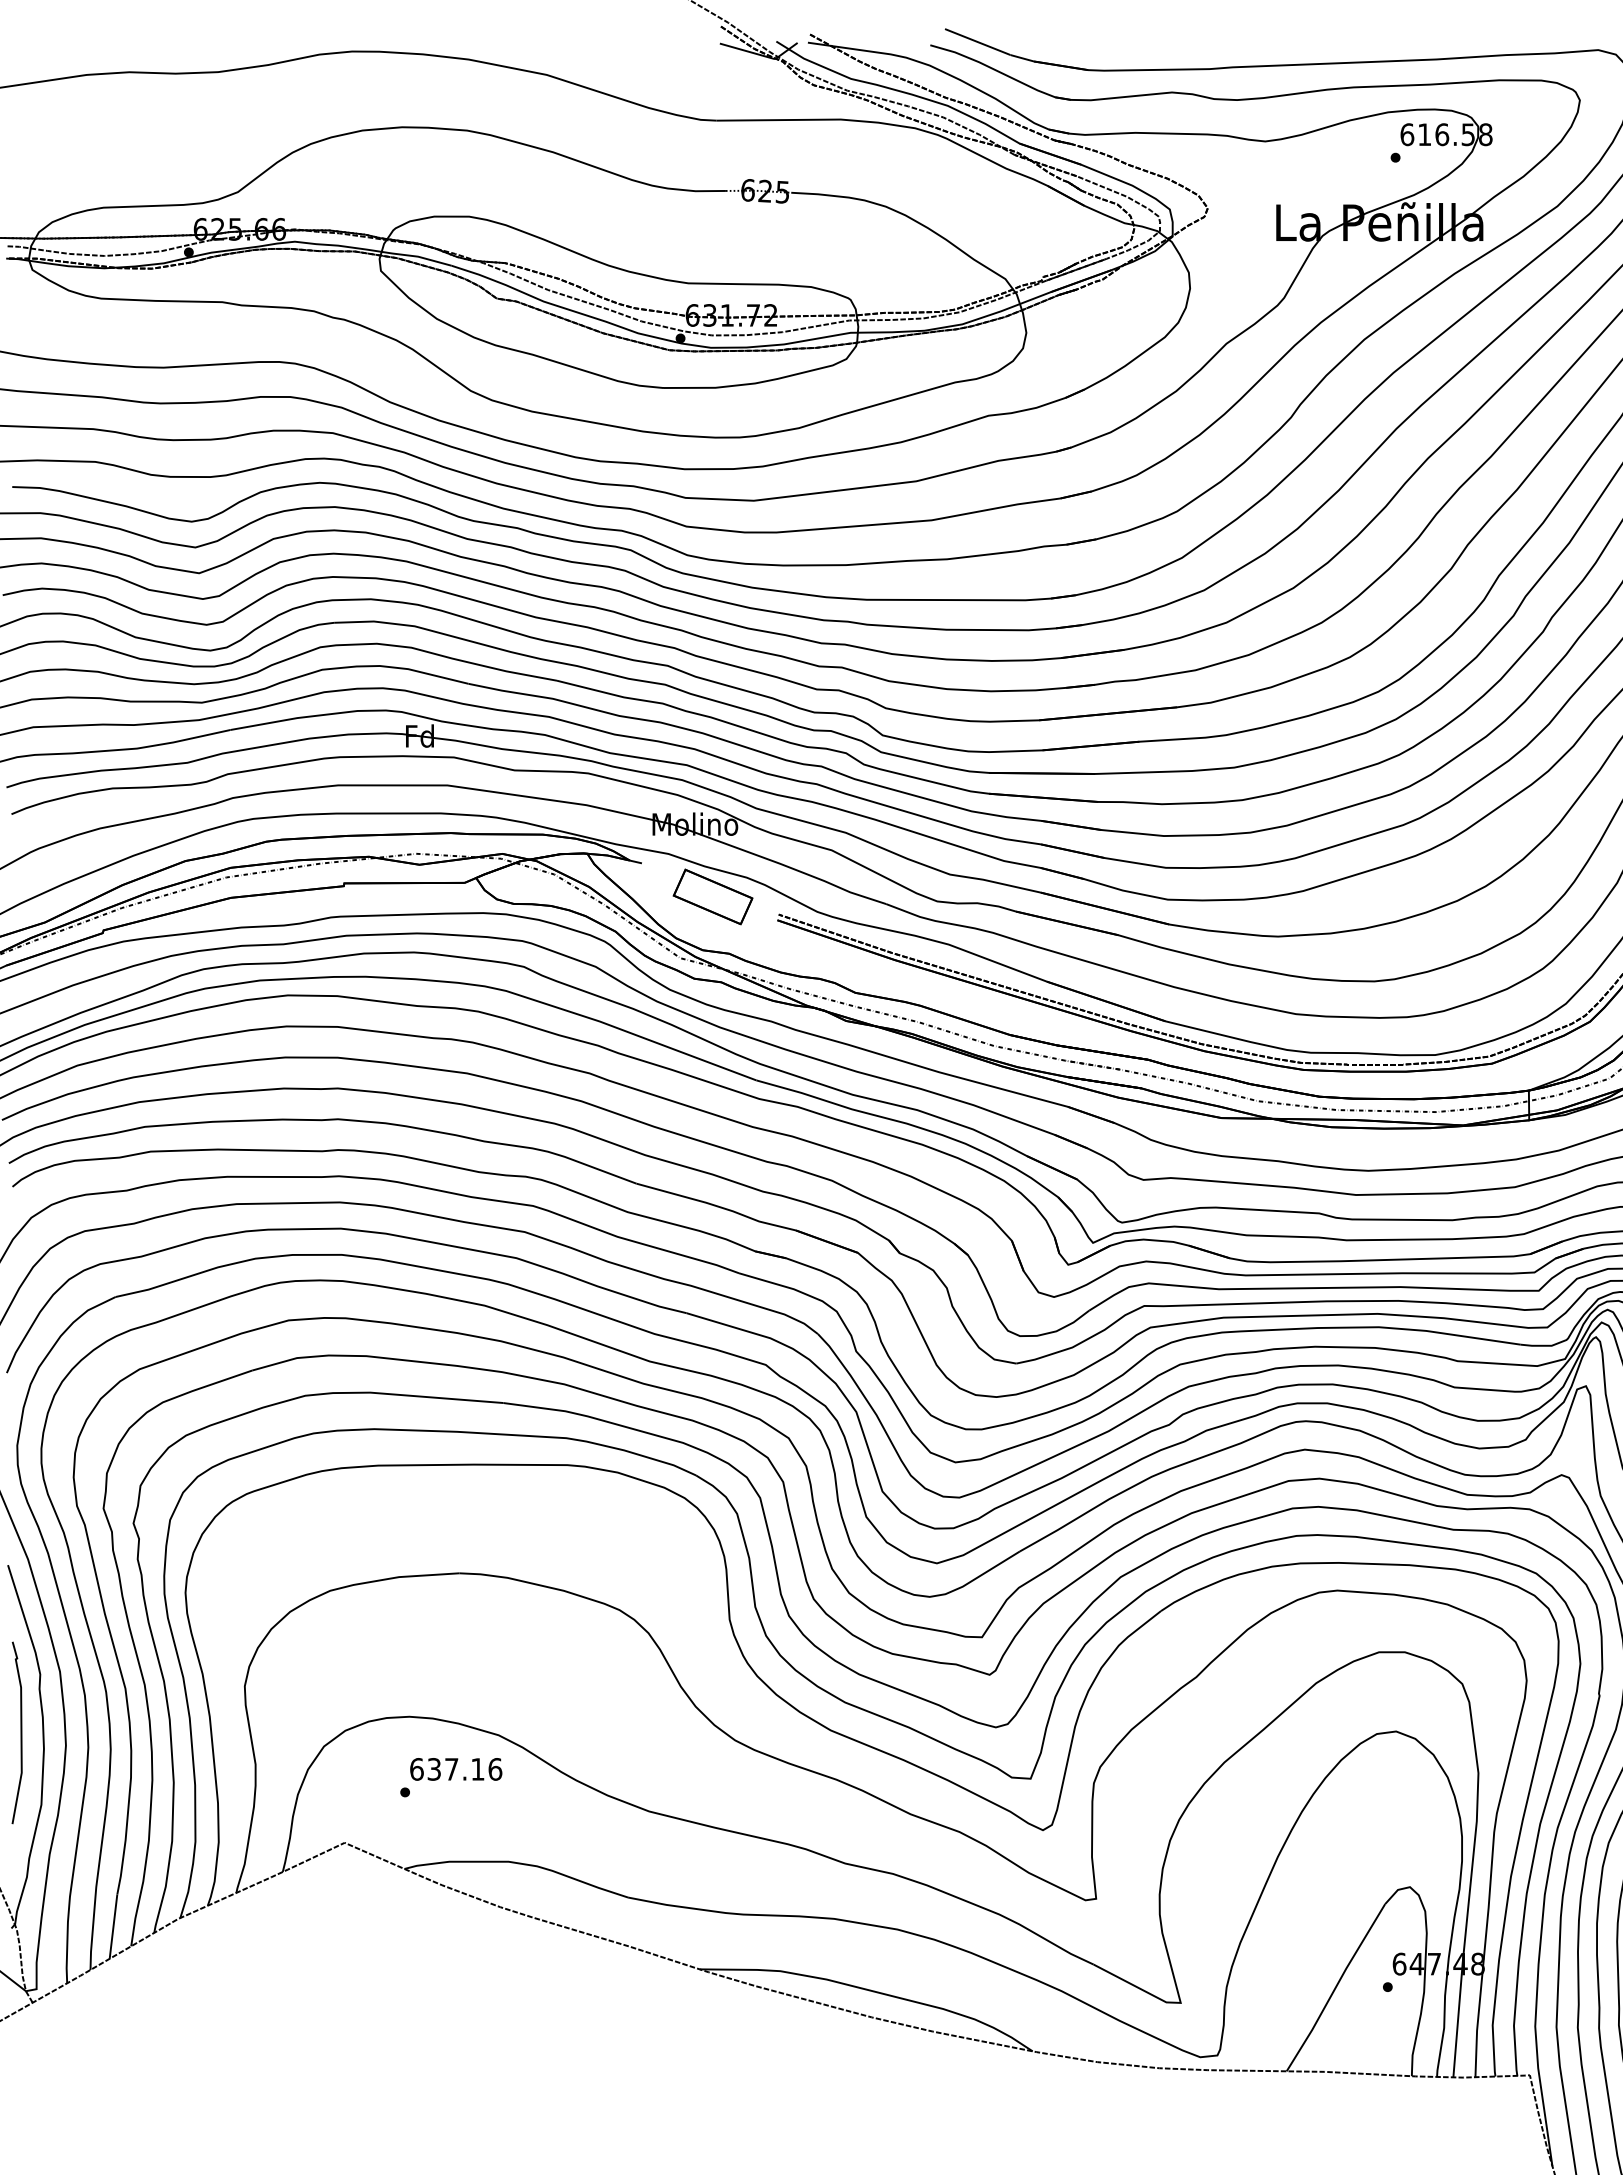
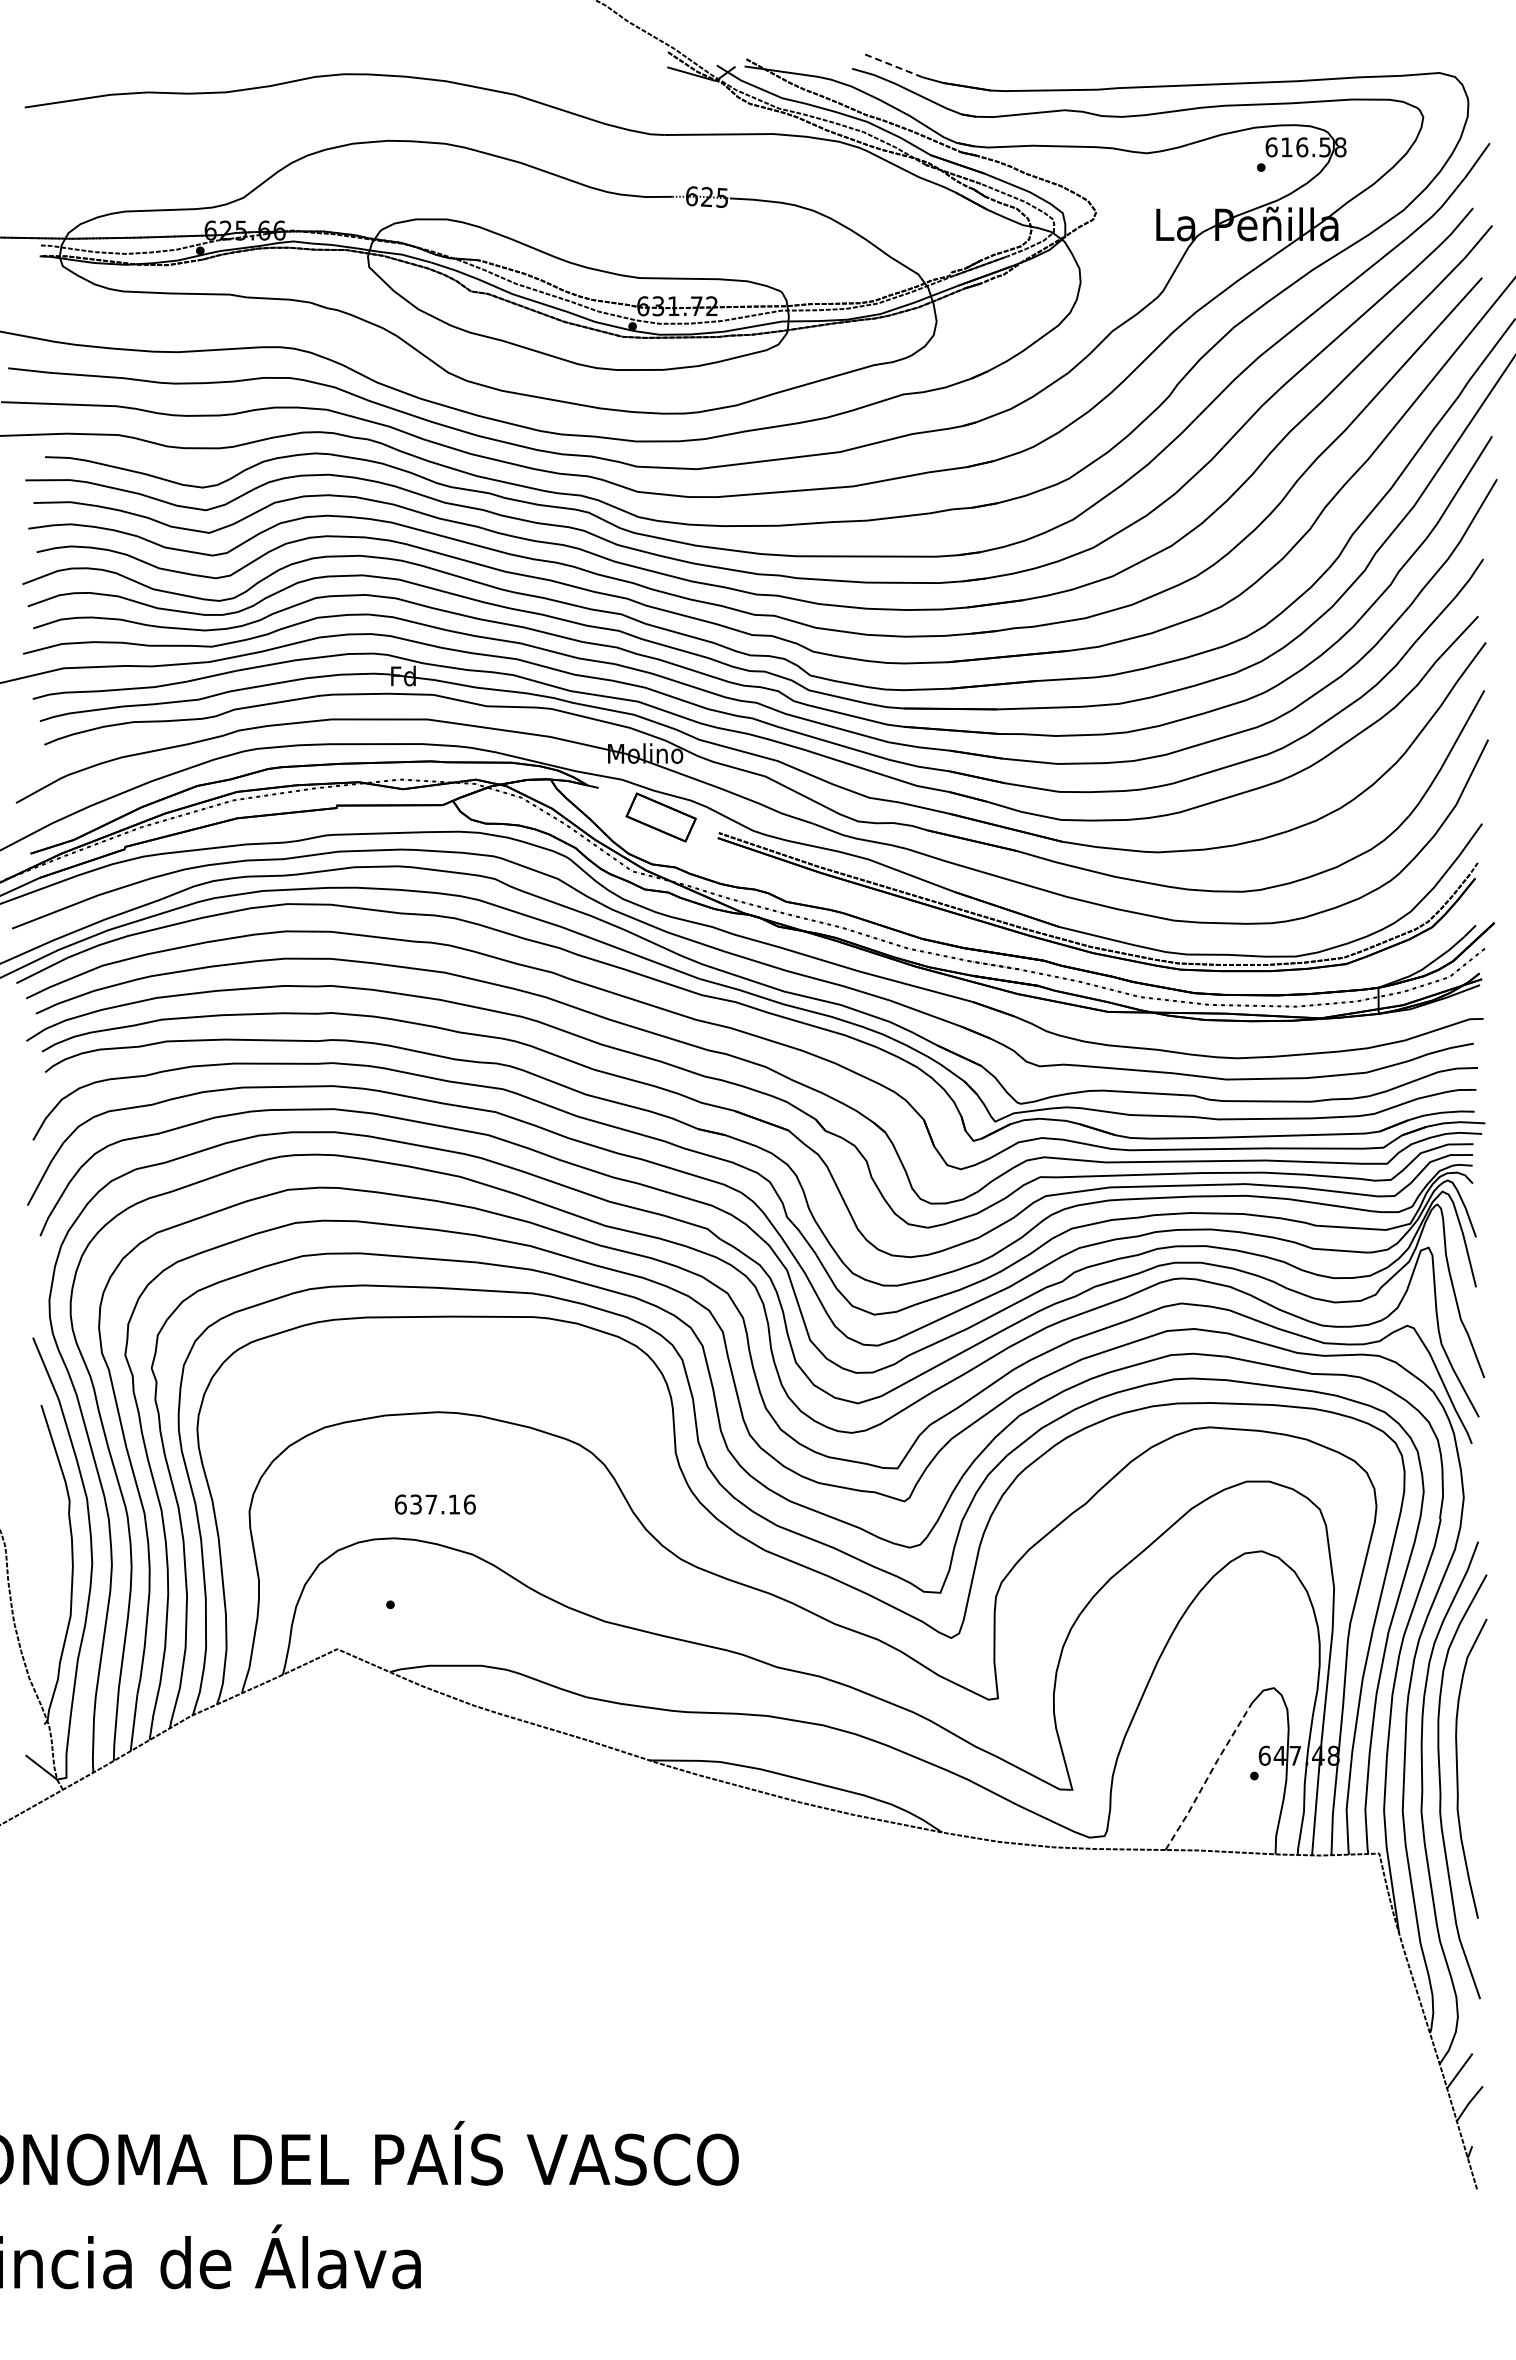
line: (977, 41) -> (893, 65), solid -> dashed
curve: (20, 1732) -> (52, 1552), removed
text: (455, 1769) -> (434, 1504), moved
line: (1335, 1987) -> (1208, 1776), solid -> dashed

